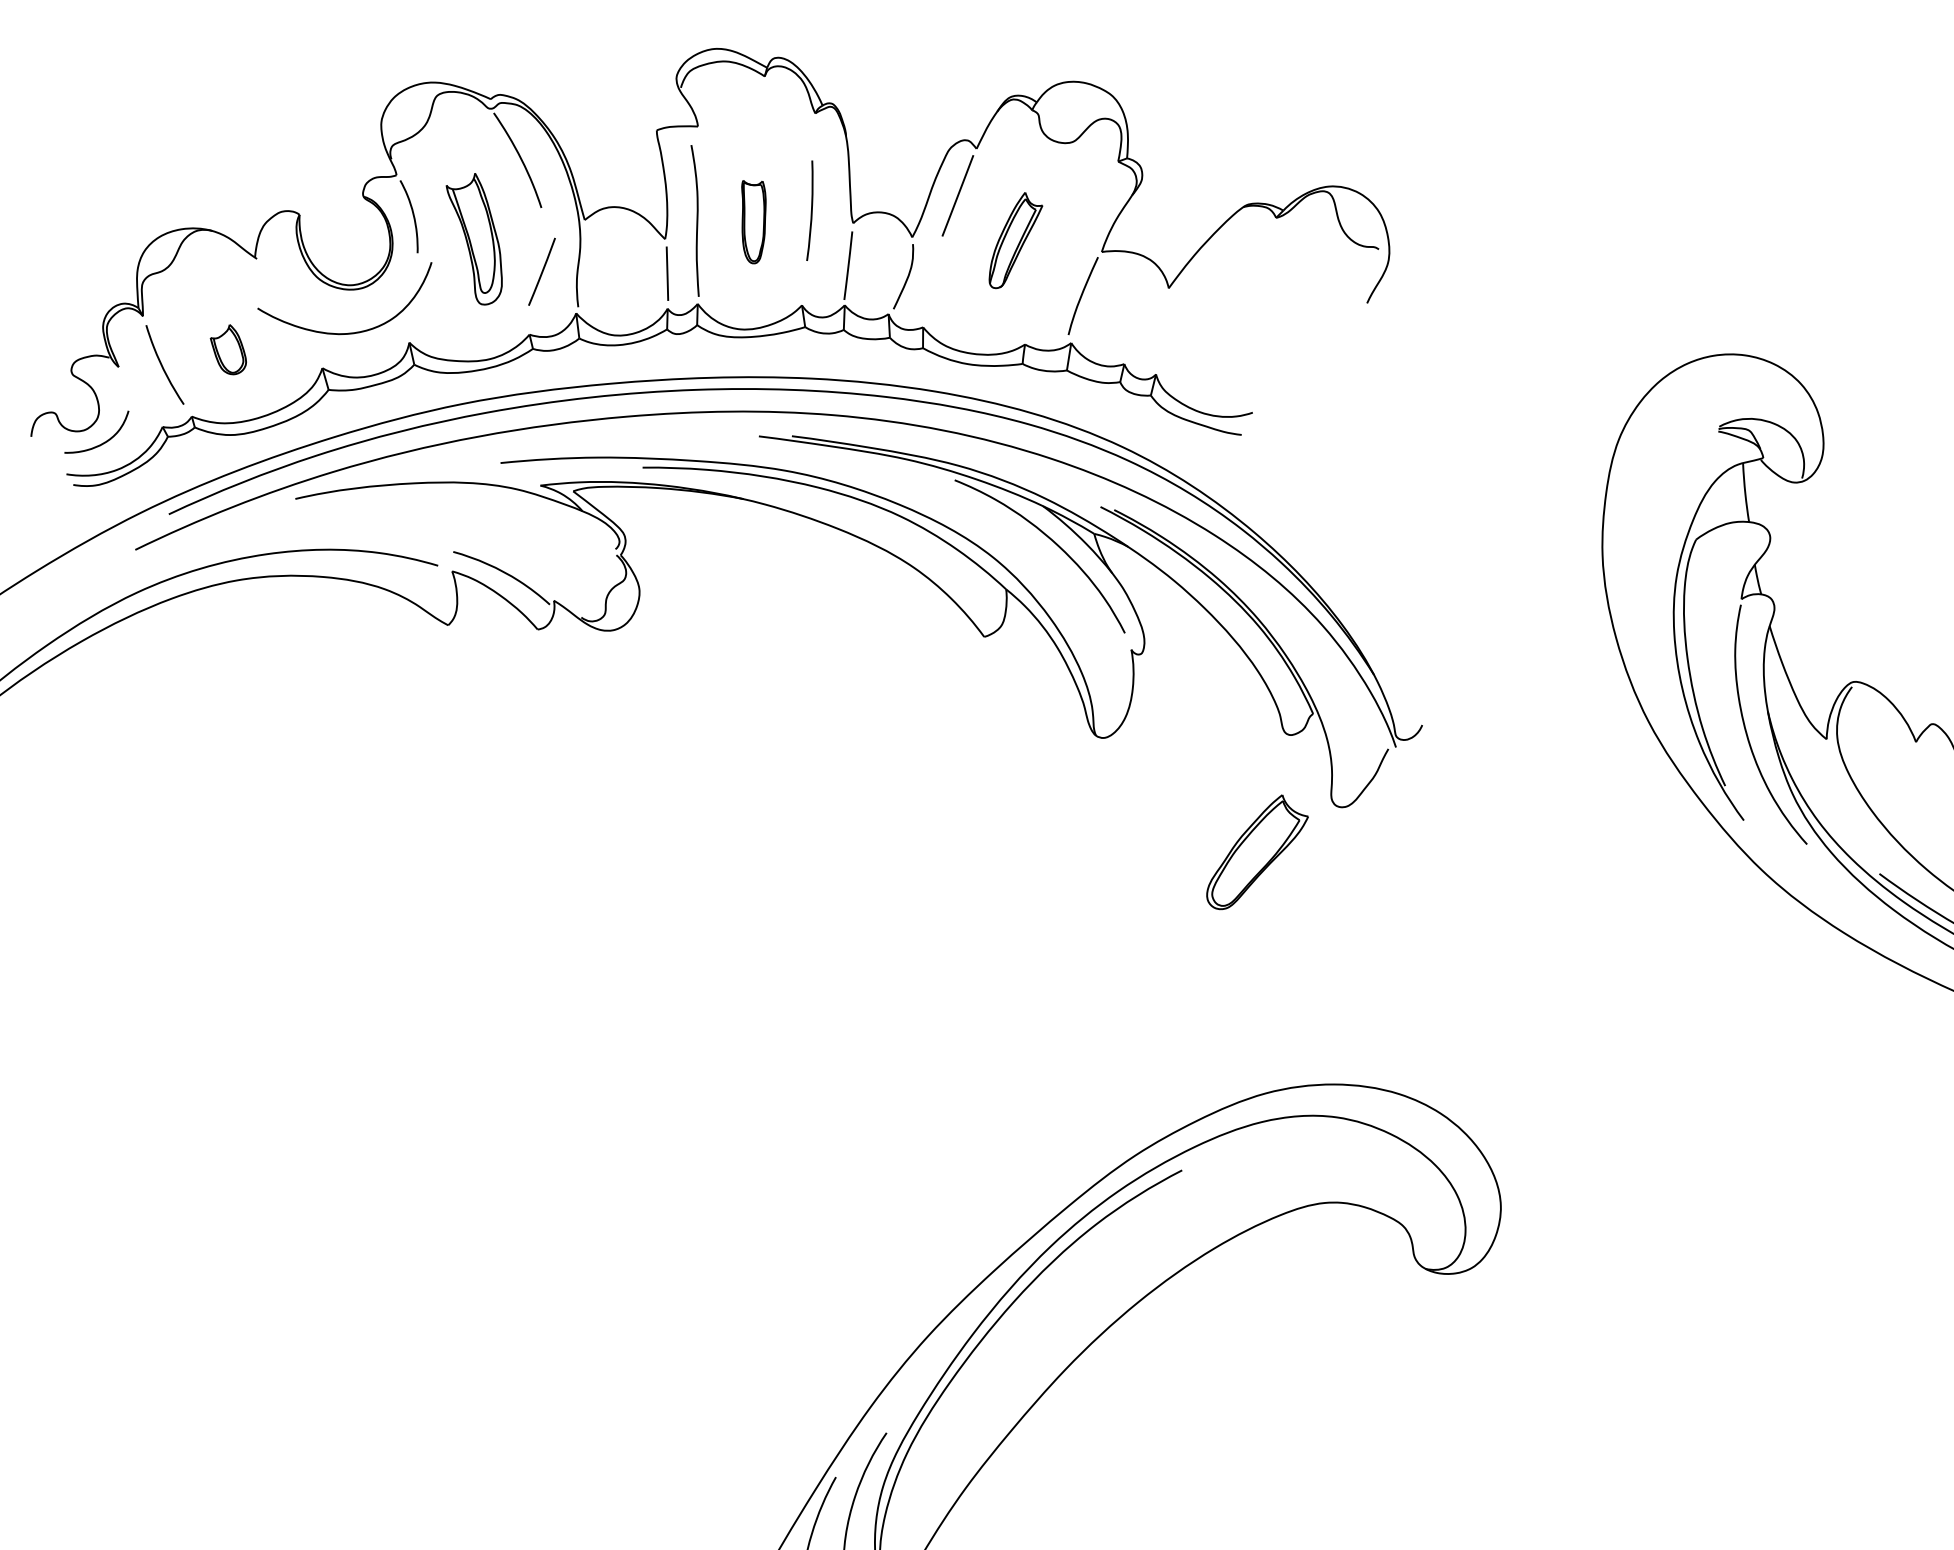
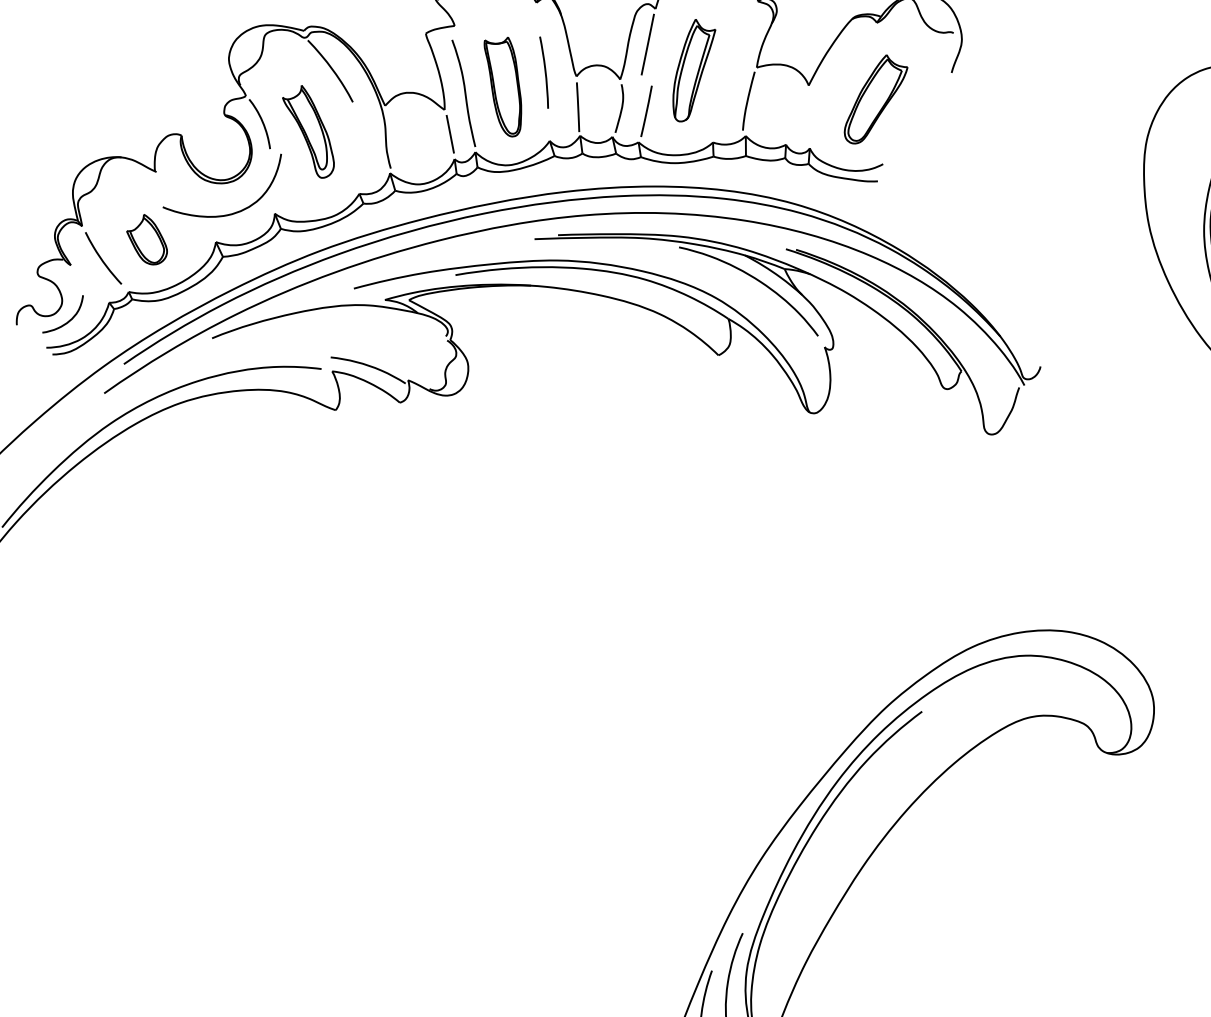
part: (753, 221) -> (505, 86), size x1.67
part: (1015, 240) -> (694, 69), size x1.43
line: (541, 271) -> (646, 111), moved
part: (228, 349) -> (146, 239), size x1.43
part: (1257, 852) -> (875, 98), moved

